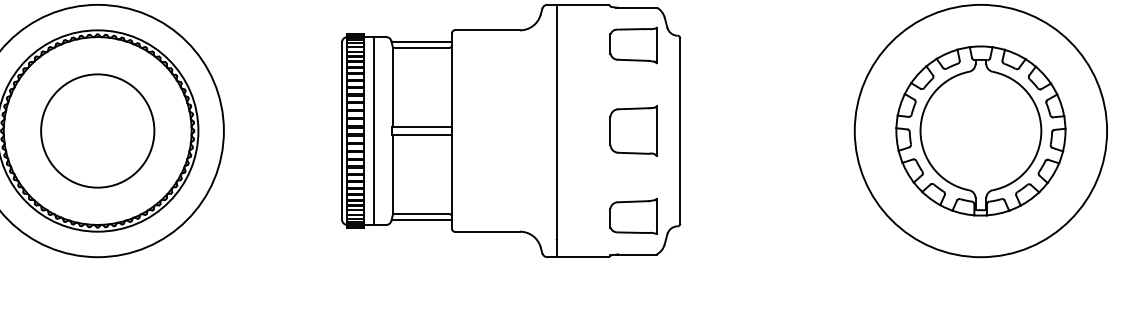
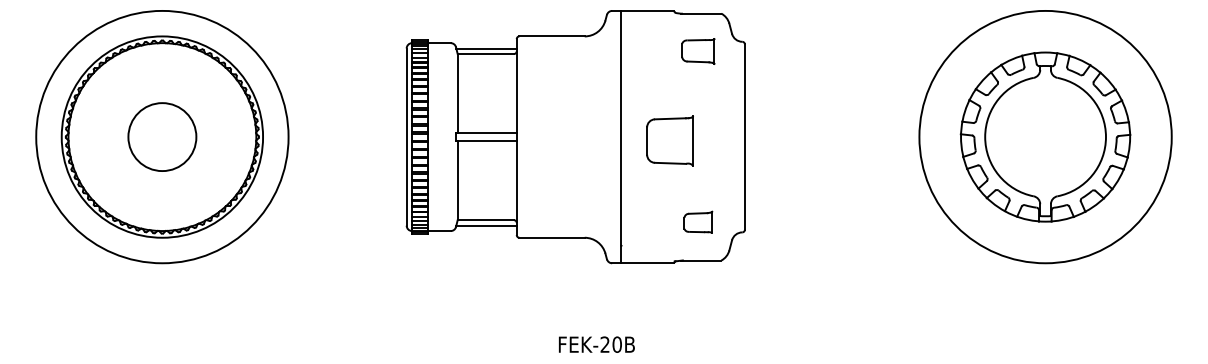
part: (633, 45) -> (698, 51), size x0.7
circle: (97, 130) -> (162, 136), size x0.6
part: (632, 130) -> (669, 140), moved
line: (373, 131) -> (438, 137), removed
part: (633, 215) -> (698, 221), size x0.6

